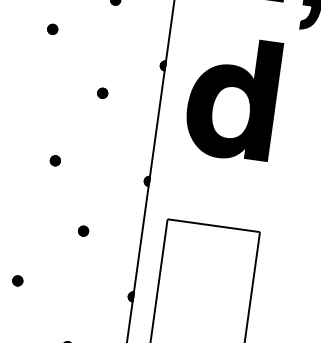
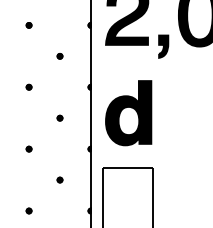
part: (51, 27) -> (28, 86), moved
part: (101, 91) -> (59, 117), moved
part: (232, 98) -> (128, 113), moved
part: (54, 159) -> (28, 148), moved

